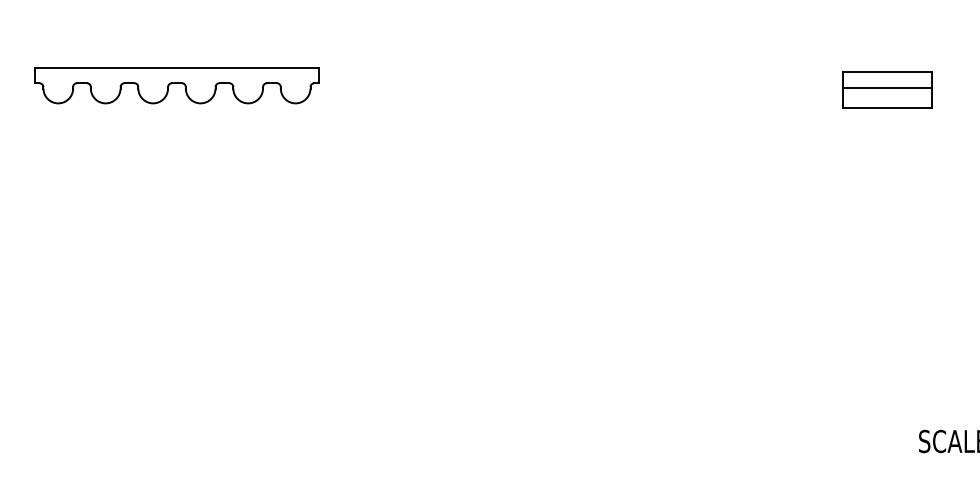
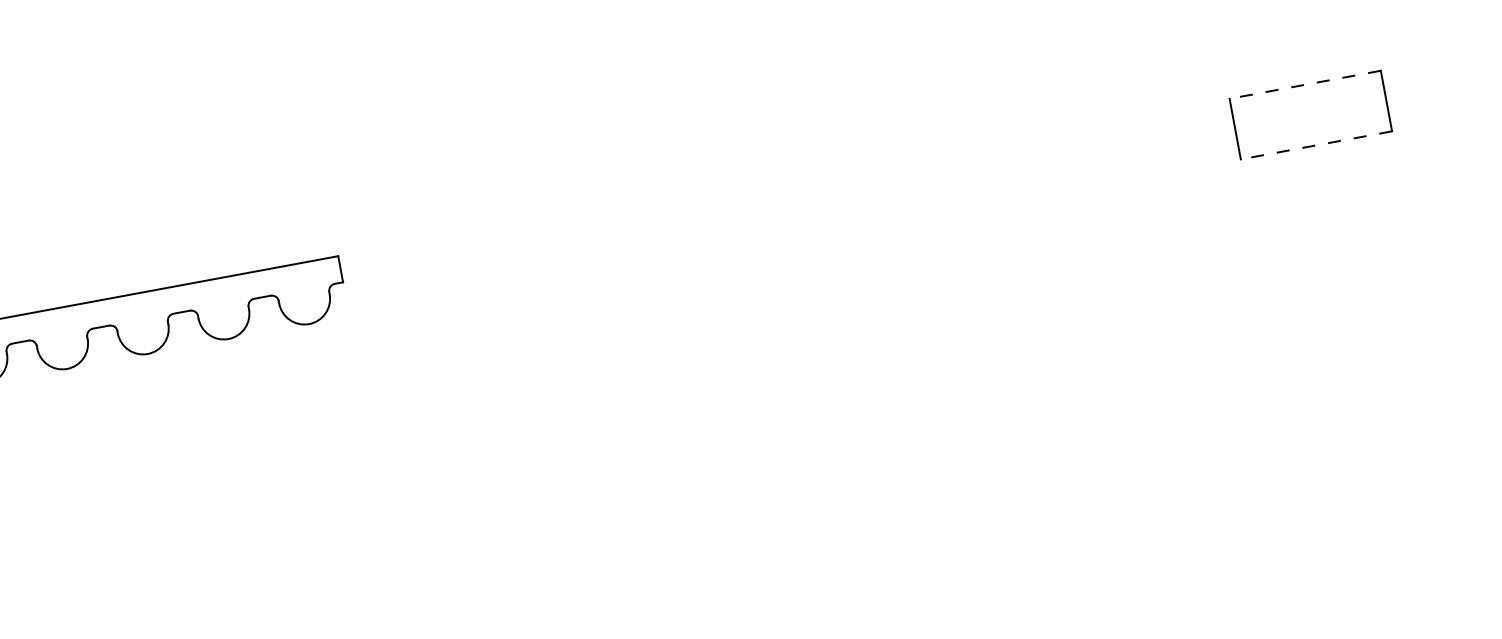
line: (887, 72) -> (1304, 85), solid -> dashed
line: (887, 87) -> (1309, 110), removed
line: (887, 107) -> (1315, 144), solid -> dashed

